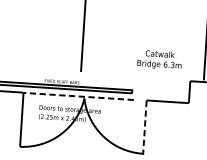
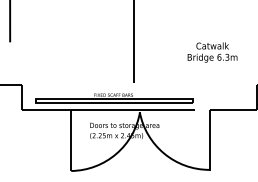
text: (159, 59) -> (212, 52), moved
line: (77, 96) -> (132, 110), dashed -> solid
line: (144, 128) -> (209, 141), dashed -> solid

